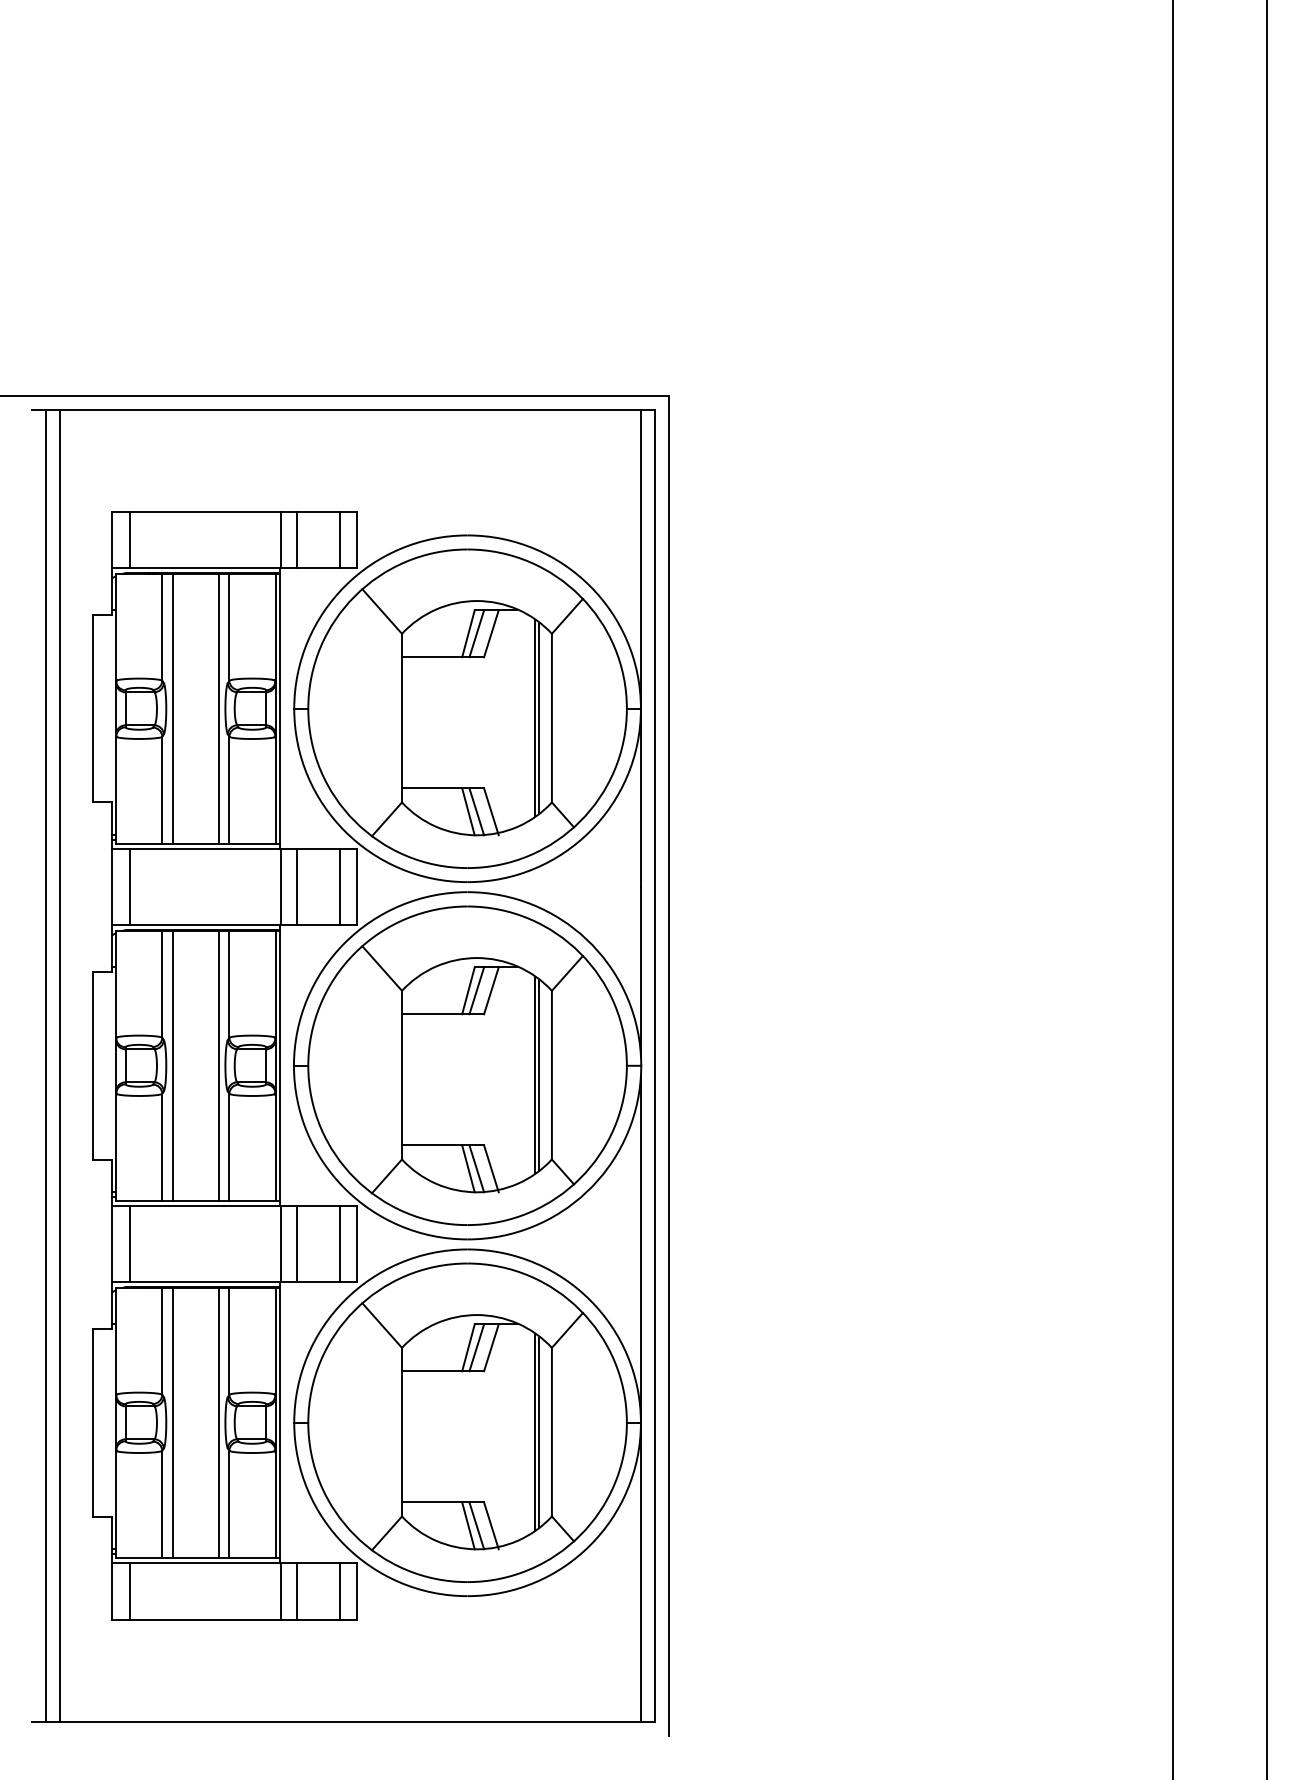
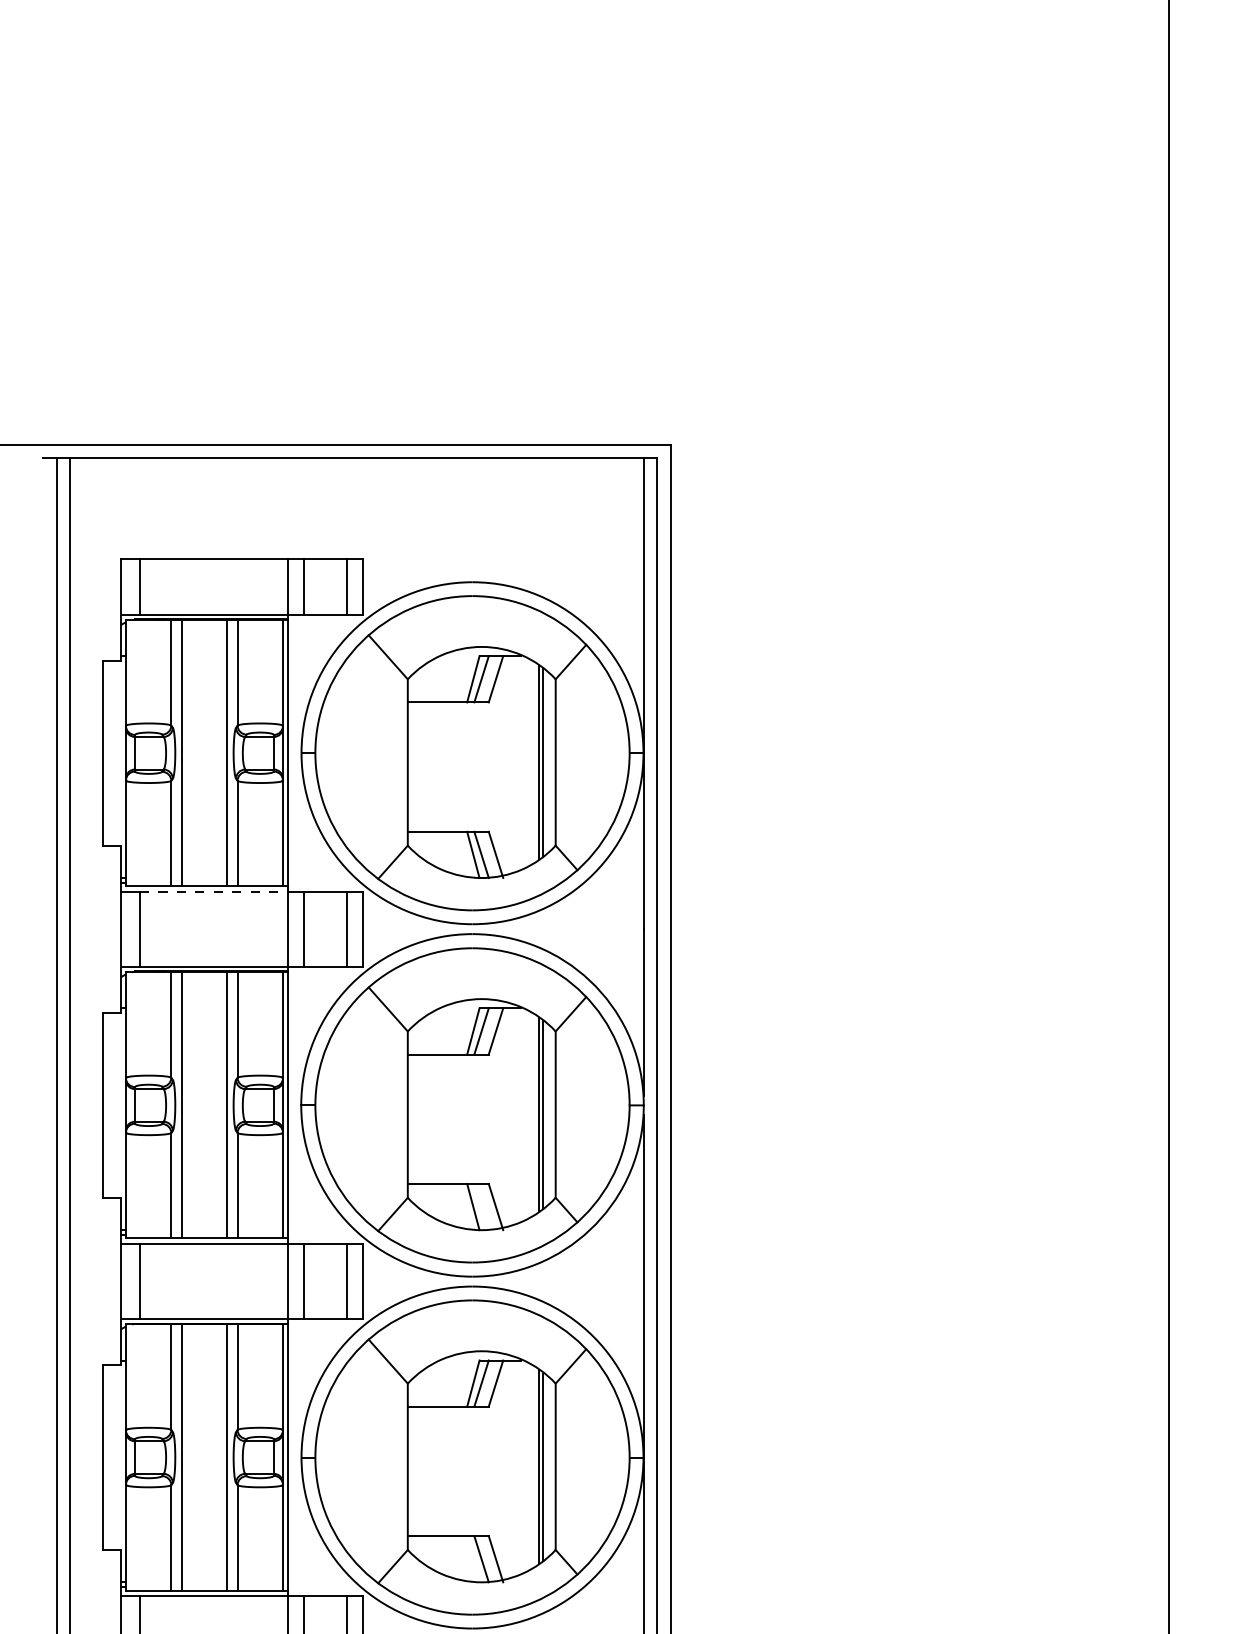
line: (206, 849) -> (214, 892), solid -> dashed
line: (476, 1168) -> (481, 1206), removed
line: (468, 1525) -> (473, 1558), removed

